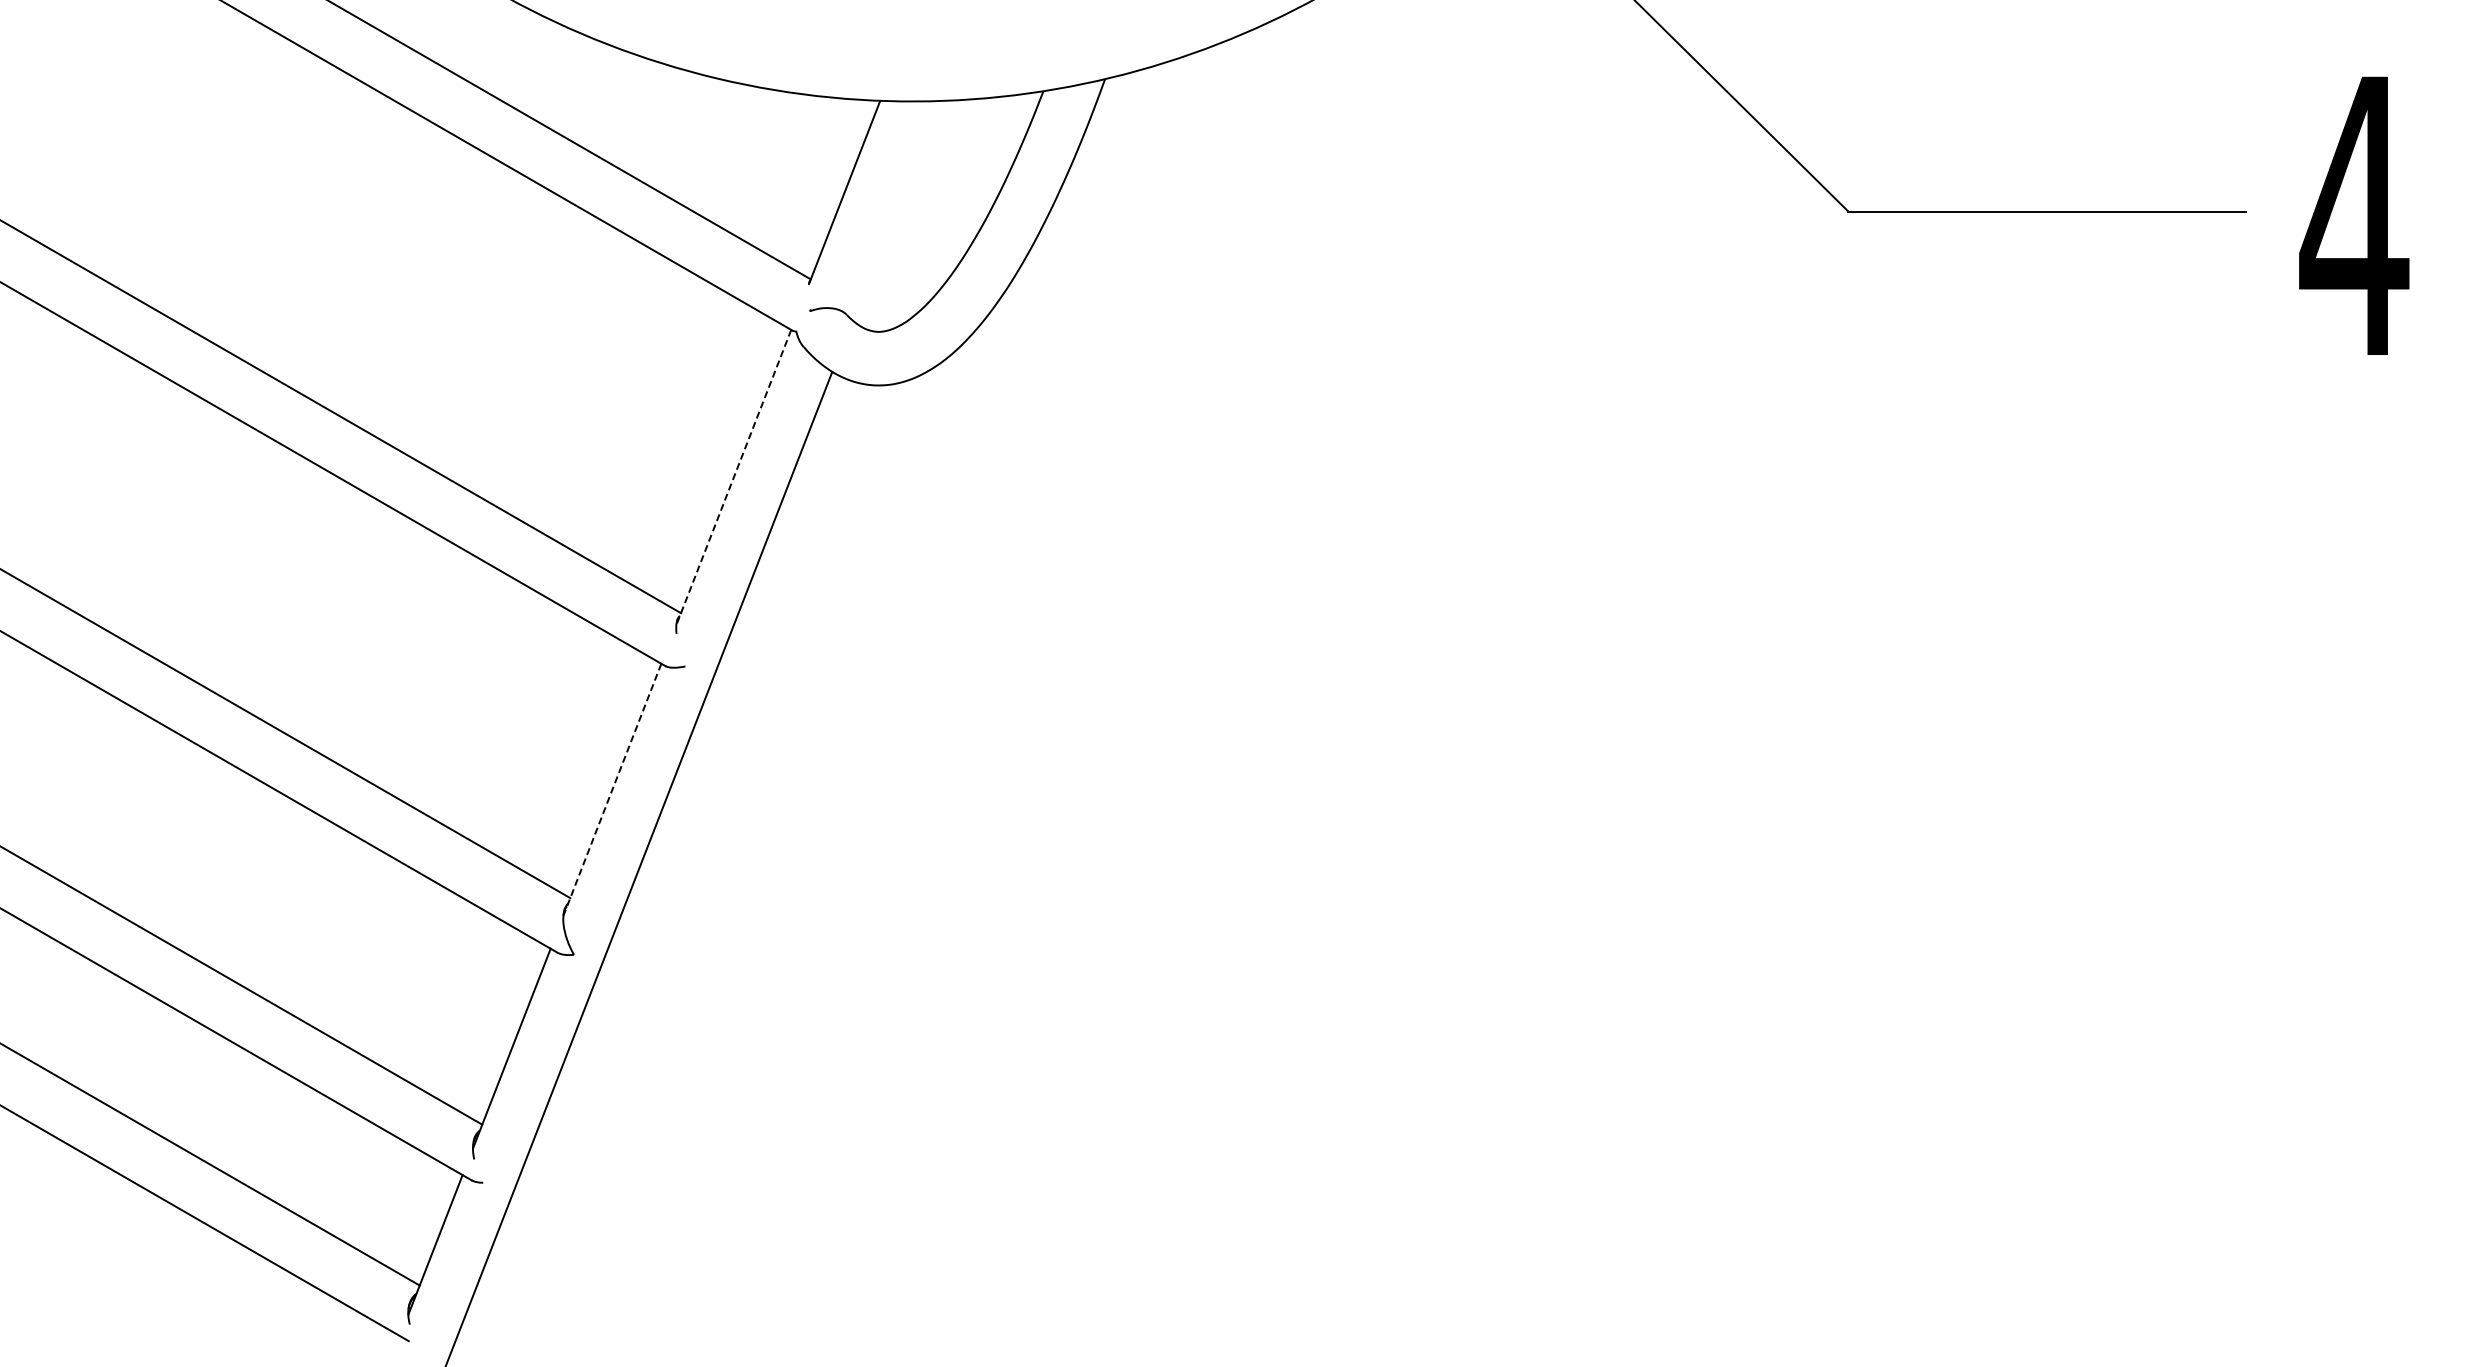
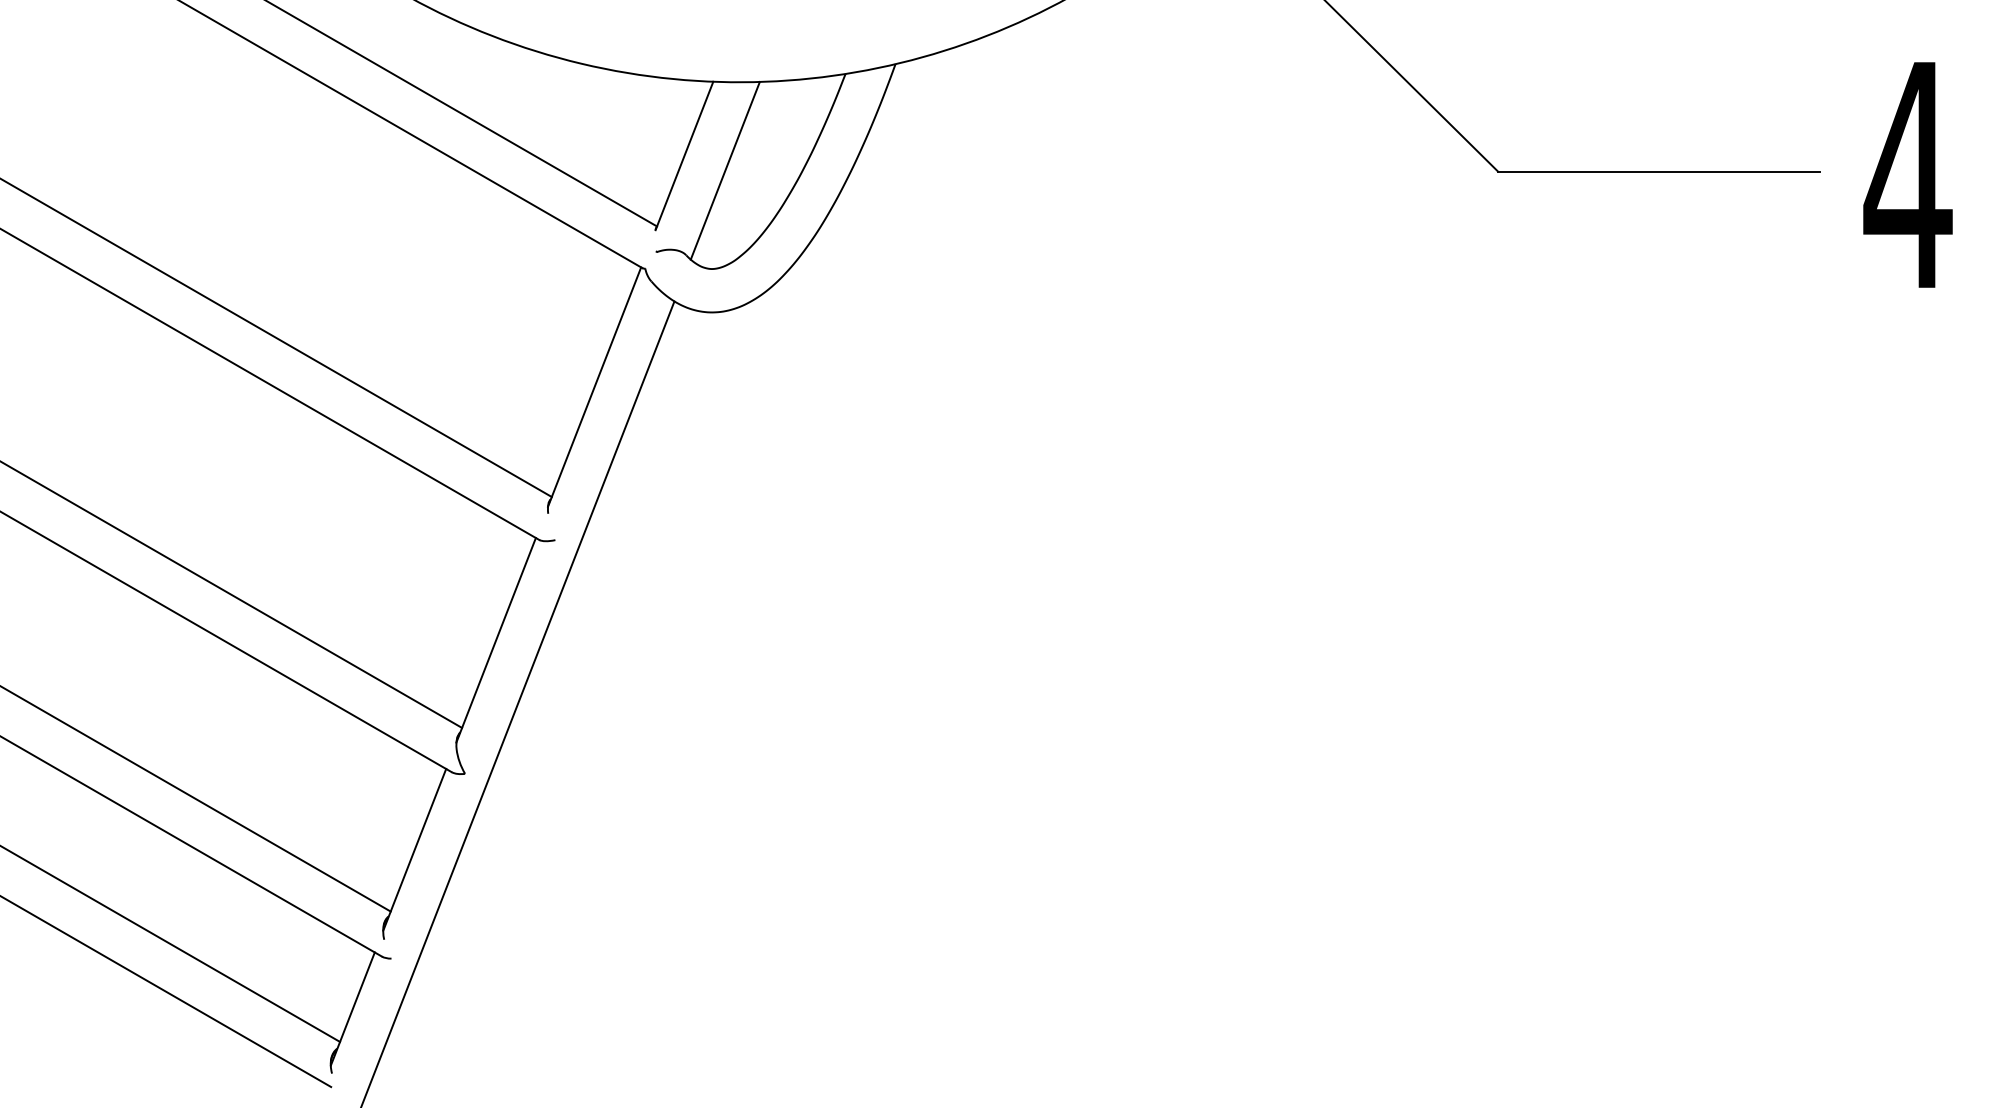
line: (894, 210) -> (724, 170), added
line: (733, 478) -> (594, 387), dashed -> solid
line: (612, 790) -> (496, 640), dashed -> solid

